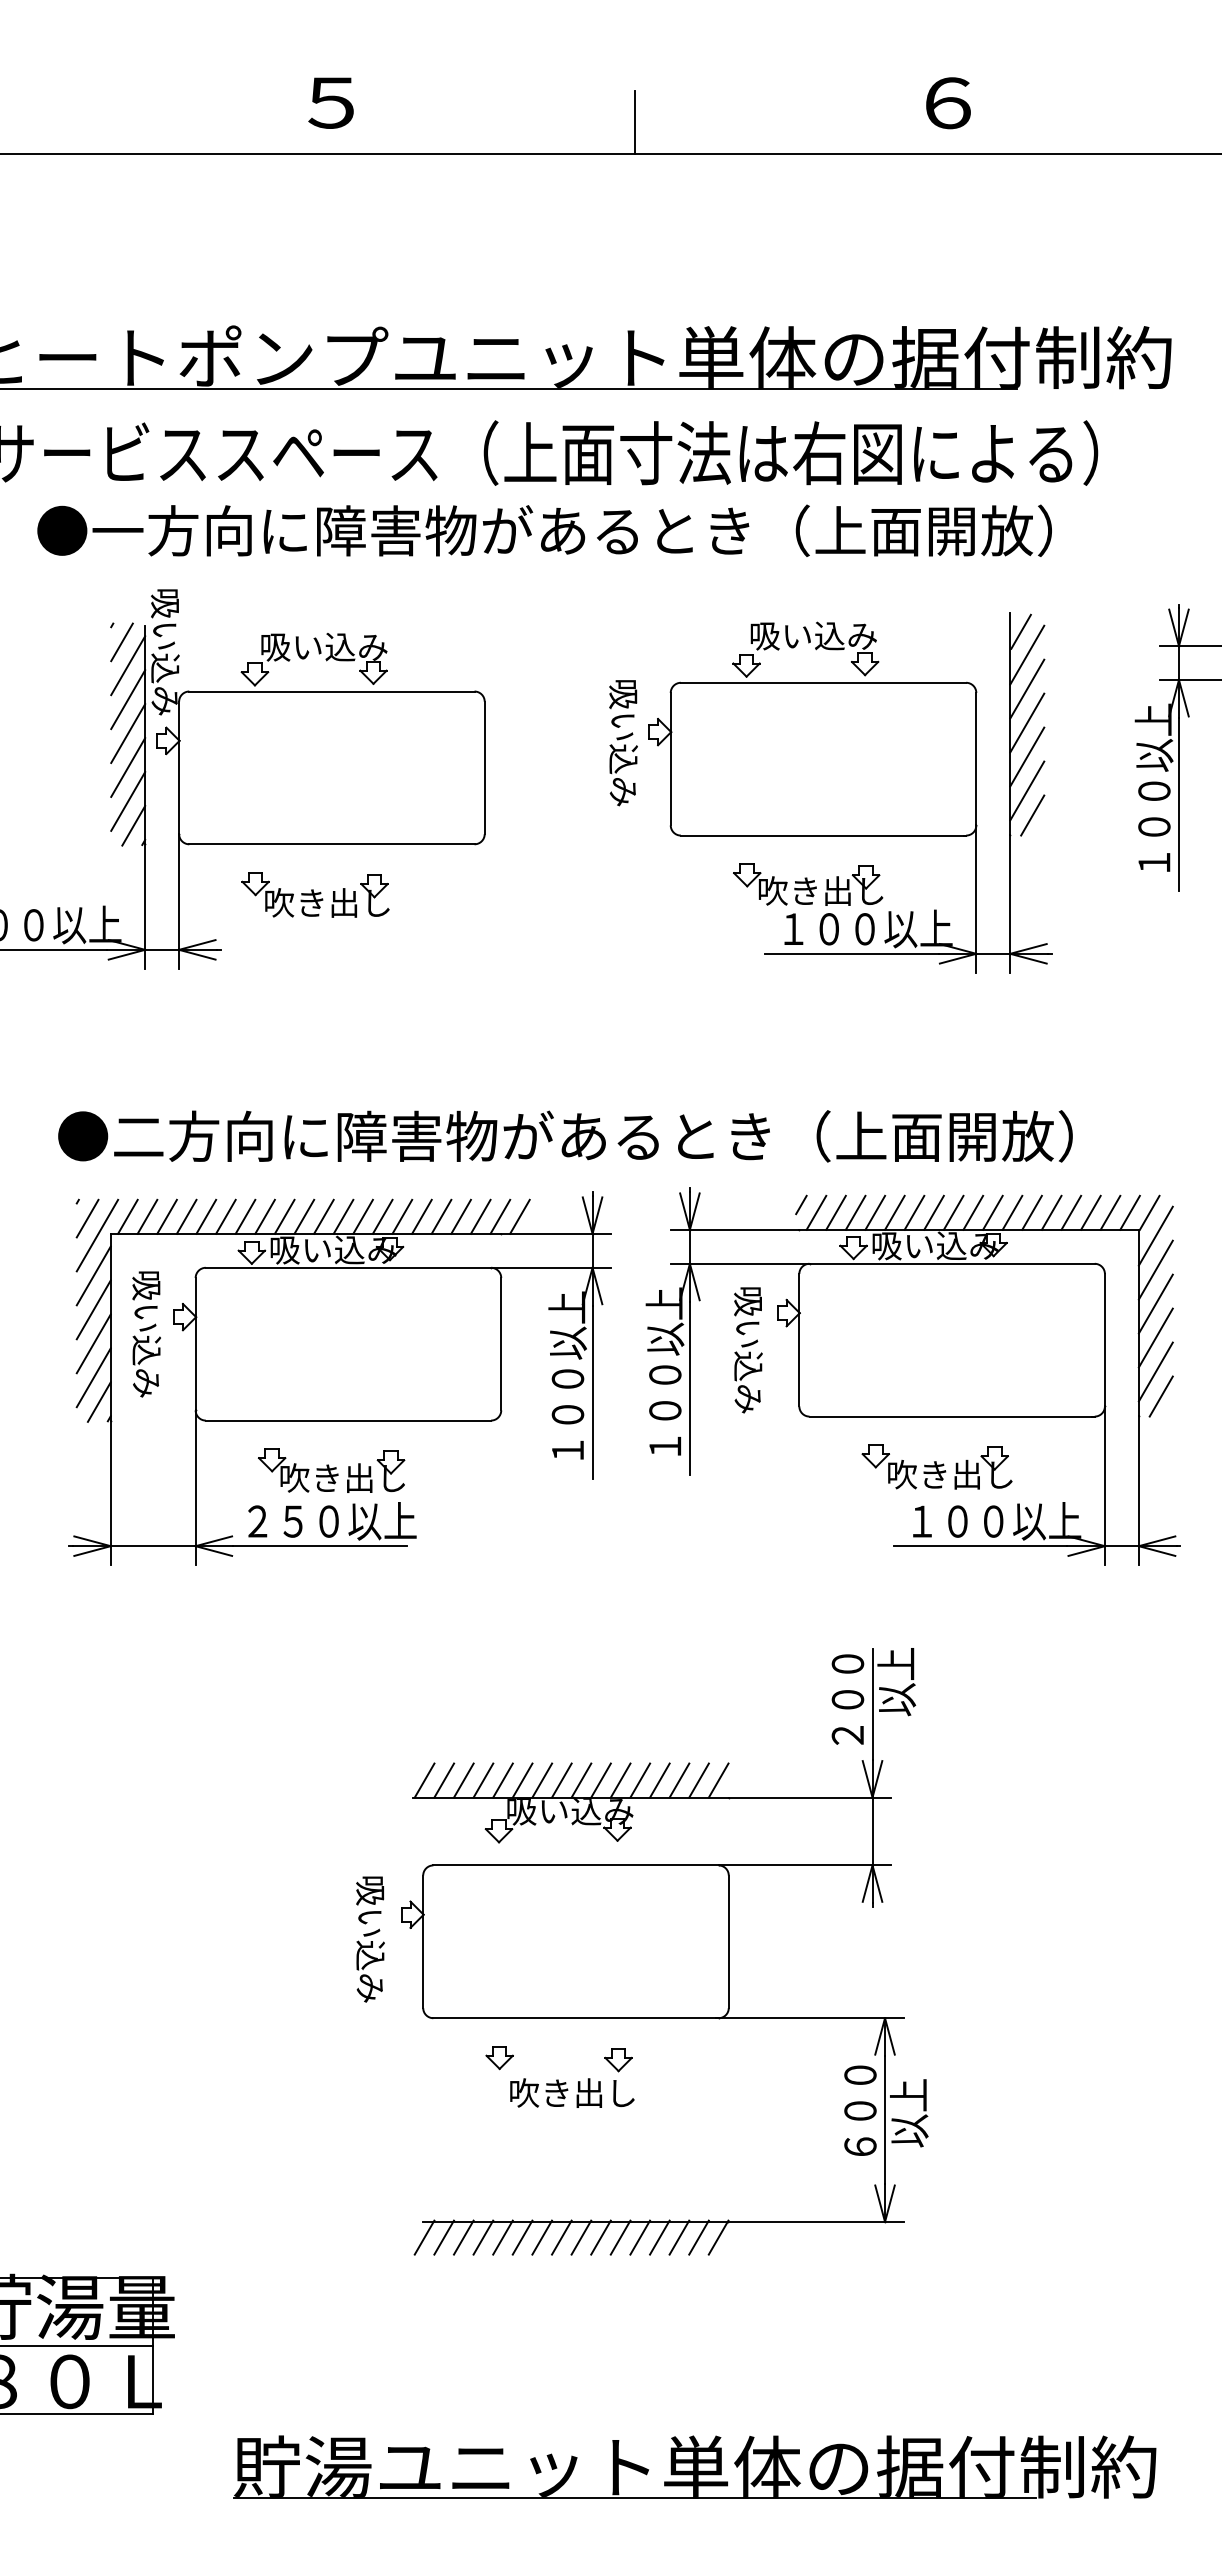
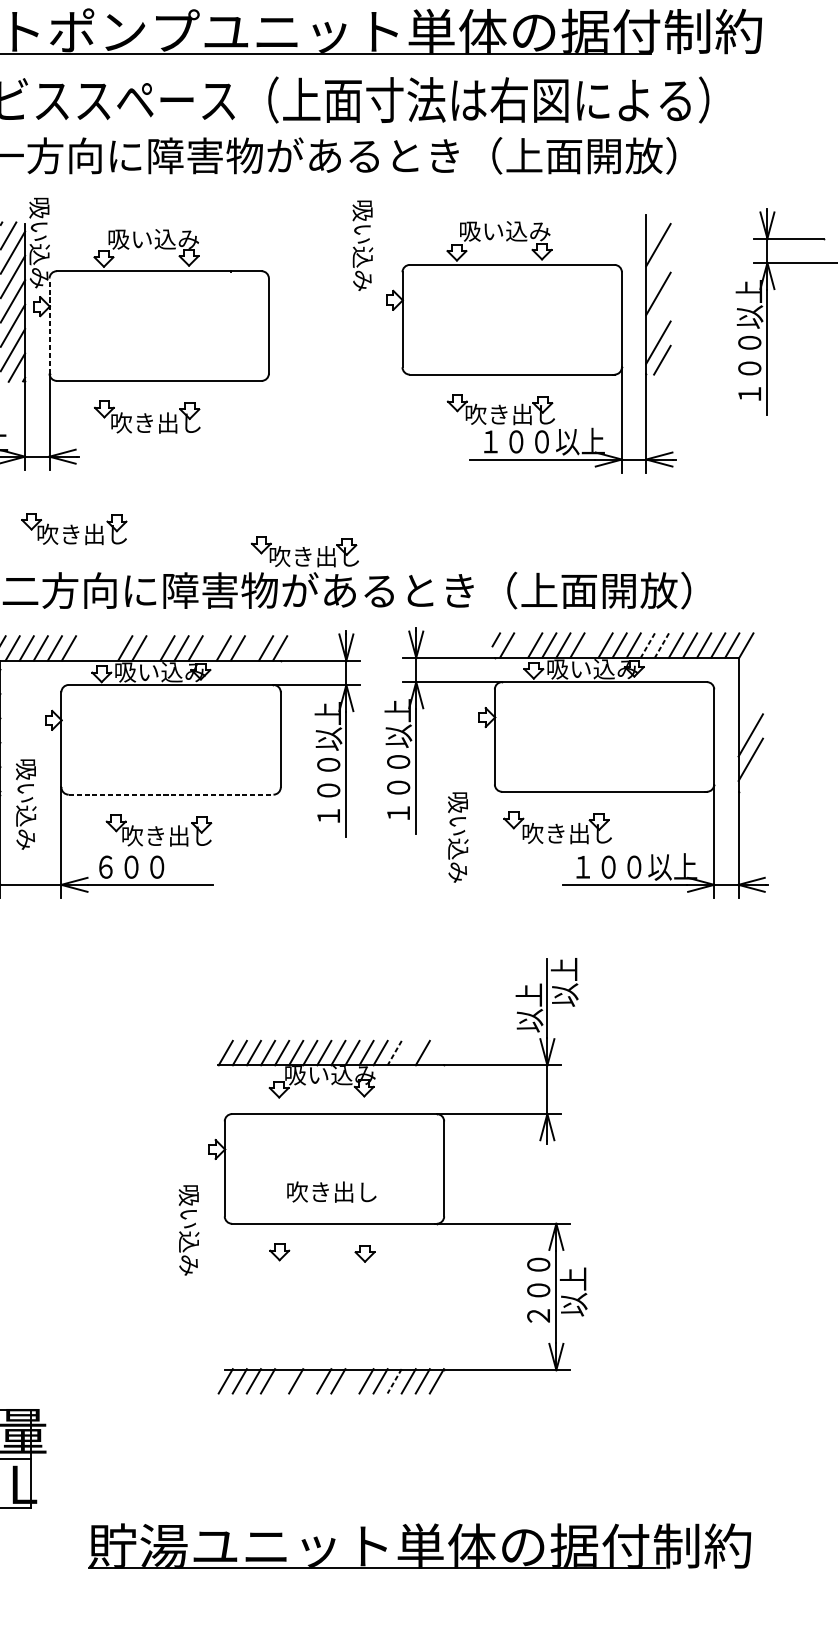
line: (1020, 631) -> (653, 228), removed
line: (1027, 688) -> (658, 269), removed
text: (623, 743) -> (362, 246), moved
line: (1027, 756) -> (658, 317), removed
line: (179, 767) -> (49, 325), solid -> dashed
part: (213, 1050) -> (74, 528), added
part: (535, 1082) -> (305, 551), added
line: (835, 1212) -> (520, 645), removed
line: (933, 1212) -> (591, 645), removed
line: (1012, 1212) -> (647, 645), solid -> dashed
line: (1032, 1212) -> (662, 645), solid -> dashed
line: (225, 1216) -> (82, 648), removed
line: (245, 1216) -> (97, 648), removed
line: (264, 1216) -> (110, 648), removed
line: (323, 1216) -> (153, 648), removed
line: (402, 1216) -> (209, 648), removed
line: (460, 1216) -> (251, 648), removed
line: (519, 1216) -> (293, 648), removed
line: (1155, 1235) -> (750, 661), removed
line: (1155, 1269) -> (750, 686), removed
line: (1155, 1303) -> (750, 710), removed
text: (146, 1334) -> (26, 804), moved
text: (748, 1350) -> (458, 837), moved
line: (1160, 1396) -> (754, 777), removed
line: (348, 1420) -> (171, 794), solid -> dashed
part: (936, 1466) -> (557, 827), moved
text: (332, 1521) -> (159, 867), ２５０以上 -> ６００
text: (847, 1702) -> (529, 997), ２００ -> 以上
line: (659, 1780) -> (394, 1053), solid -> dashed
line: (679, 1780) -> (408, 1053), removed
line: (718, 1780) -> (436, 1053), removed
text: (370, 1939) -> (189, 1230), moved
text: (572, 2092) -> (331, 1191), moved
text: (860, 2146) -> (538, 1315), ６００ -> ２００
line: (502, 2237) -> (281, 1381), removed
line: (542, 2237) -> (310, 1381), removed
line: (600, 2237) -> (352, 1381), removed
line: (659, 2237) -> (394, 1381), solid -> dashed

